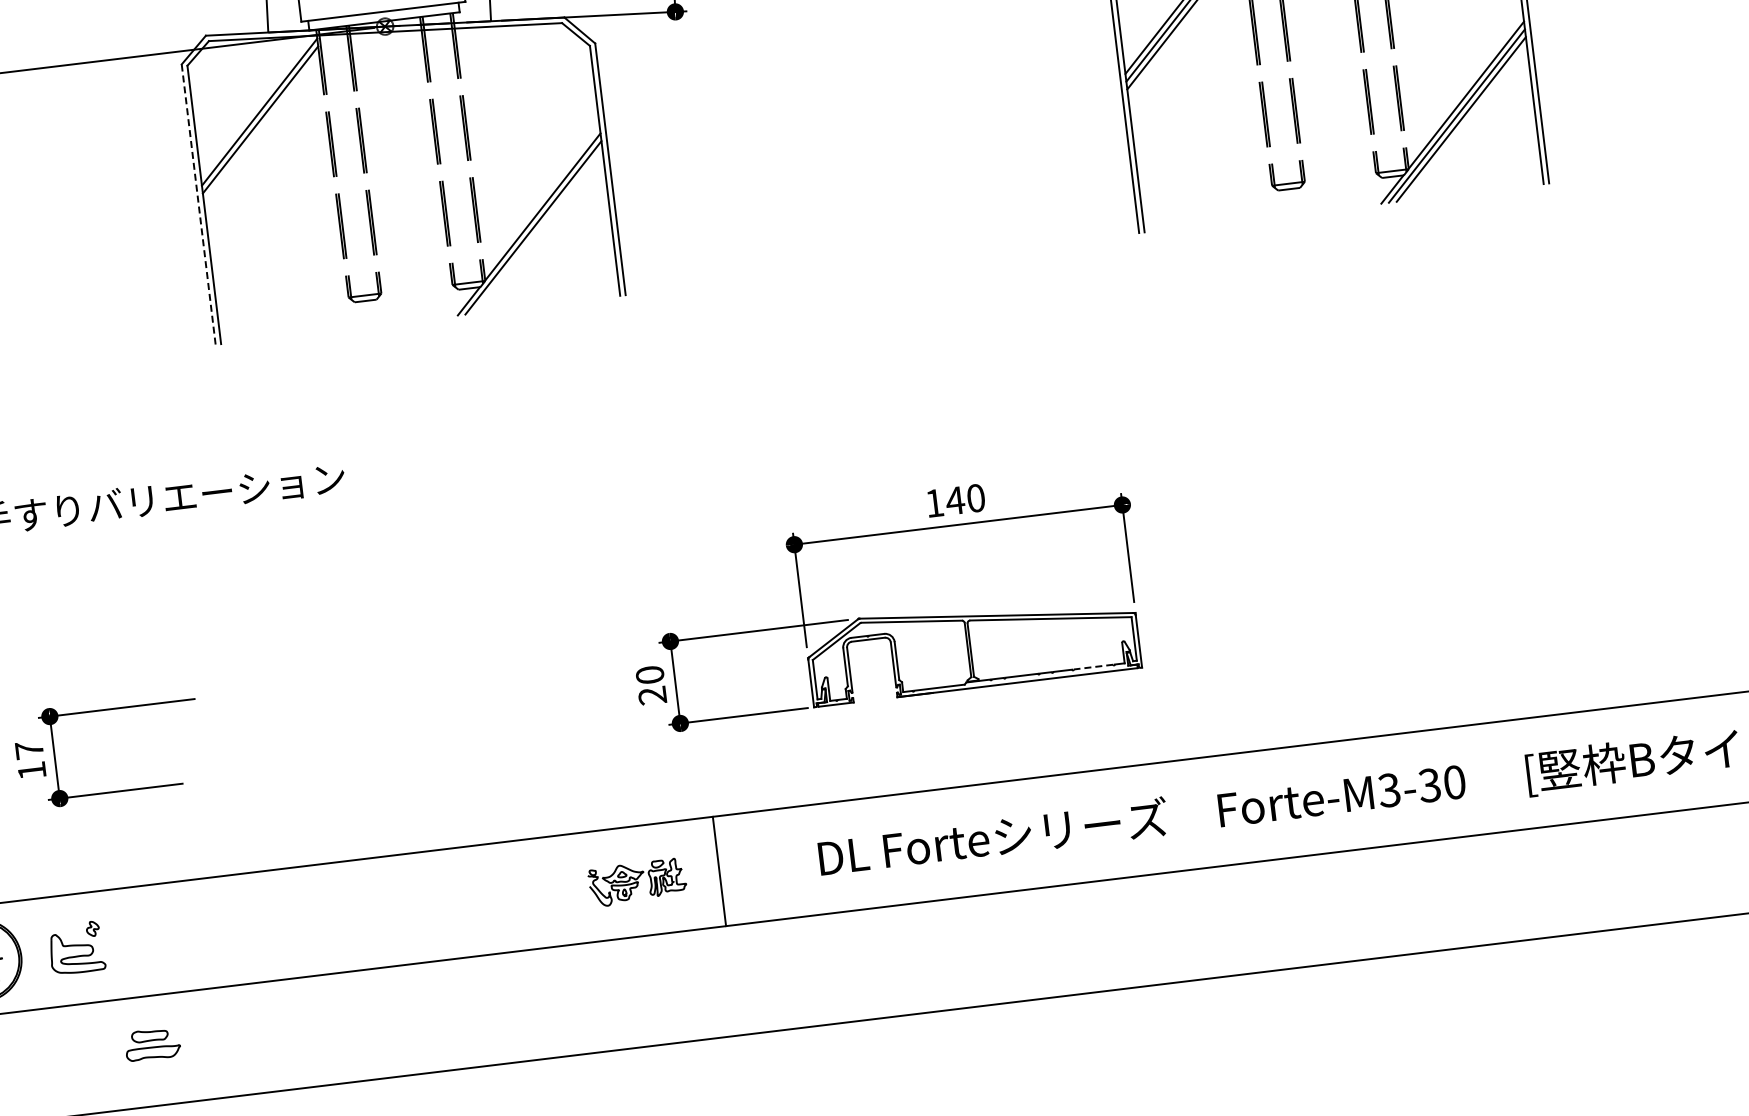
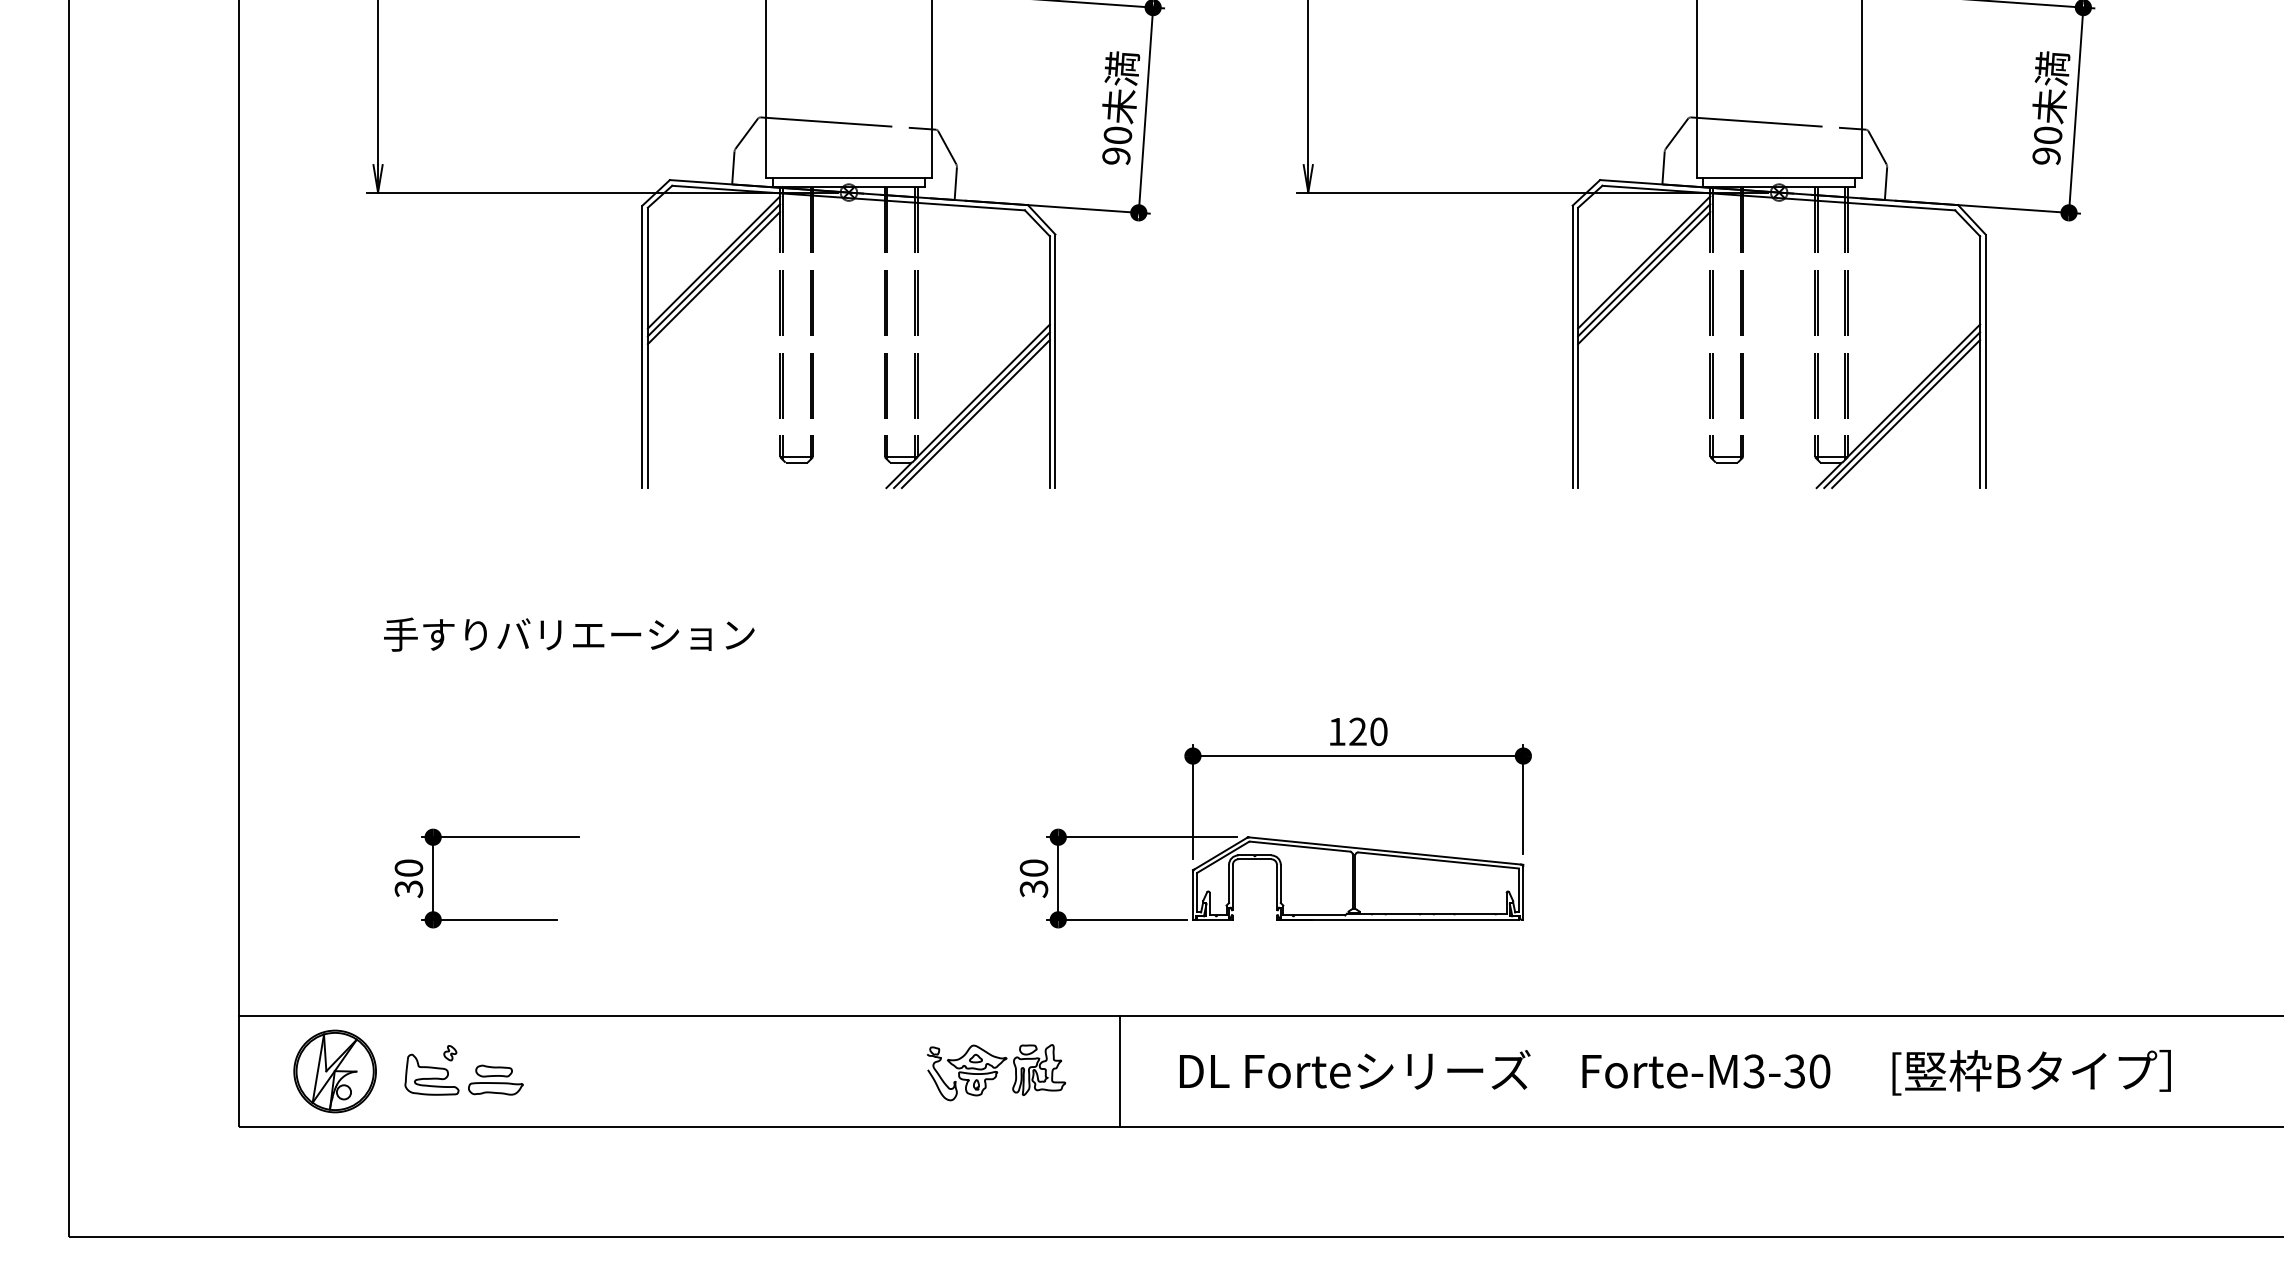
line: (260, 127) -> (713, 277), added
line: (198, 205) -> (642, 347), dashed -> solid
line: (537, 231) -> (975, 414), added
text: (954, 500) -> (1357, 731), 140 -> 120
line: (1093, 667) -> (1475, 913), dashed -> solid
text: (653, 696) -> (1034, 889), 20 -> 30
text: (30, 760) -> (408, 878), 17 -> 30
line: (719, 871) -> (1120, 1071), moved
part: (637, 882) -> (996, 1072), size x1.43
part: (152, 1043) -> (495, 1079), moved

